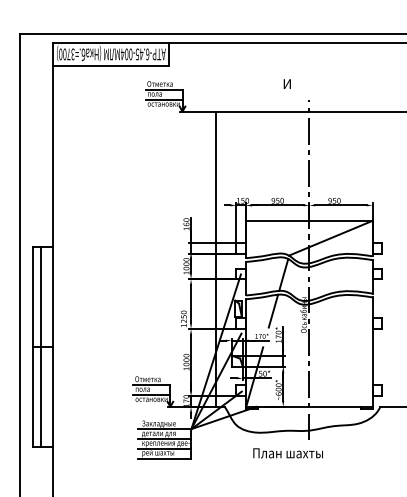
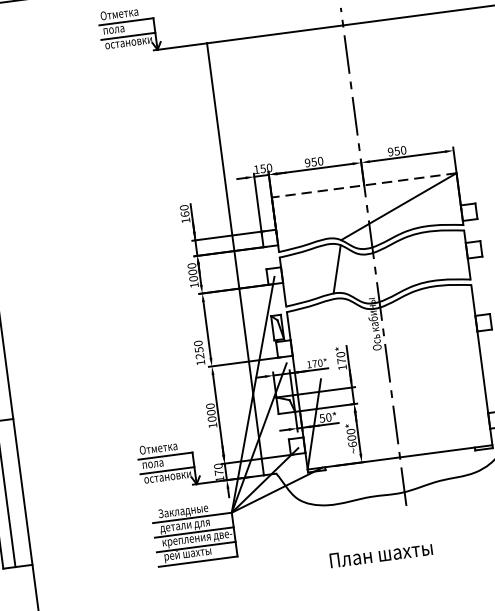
line: (308, 220) -> (362, 184), solid -> dashed
line: (273, 310) -> (329, 323), removed
text: (287, 453) -> (380, 554), moved

